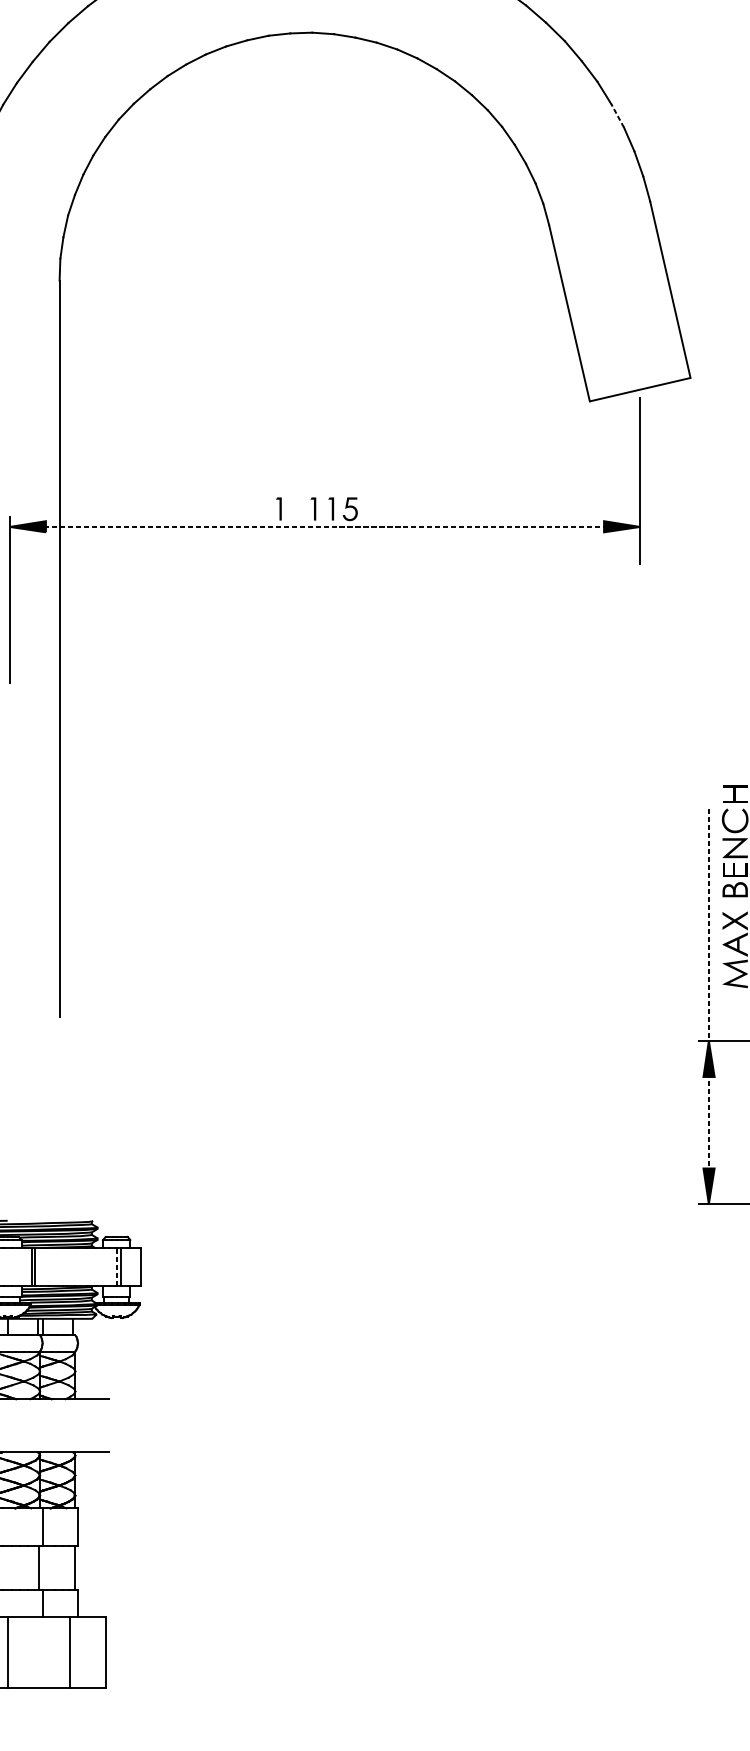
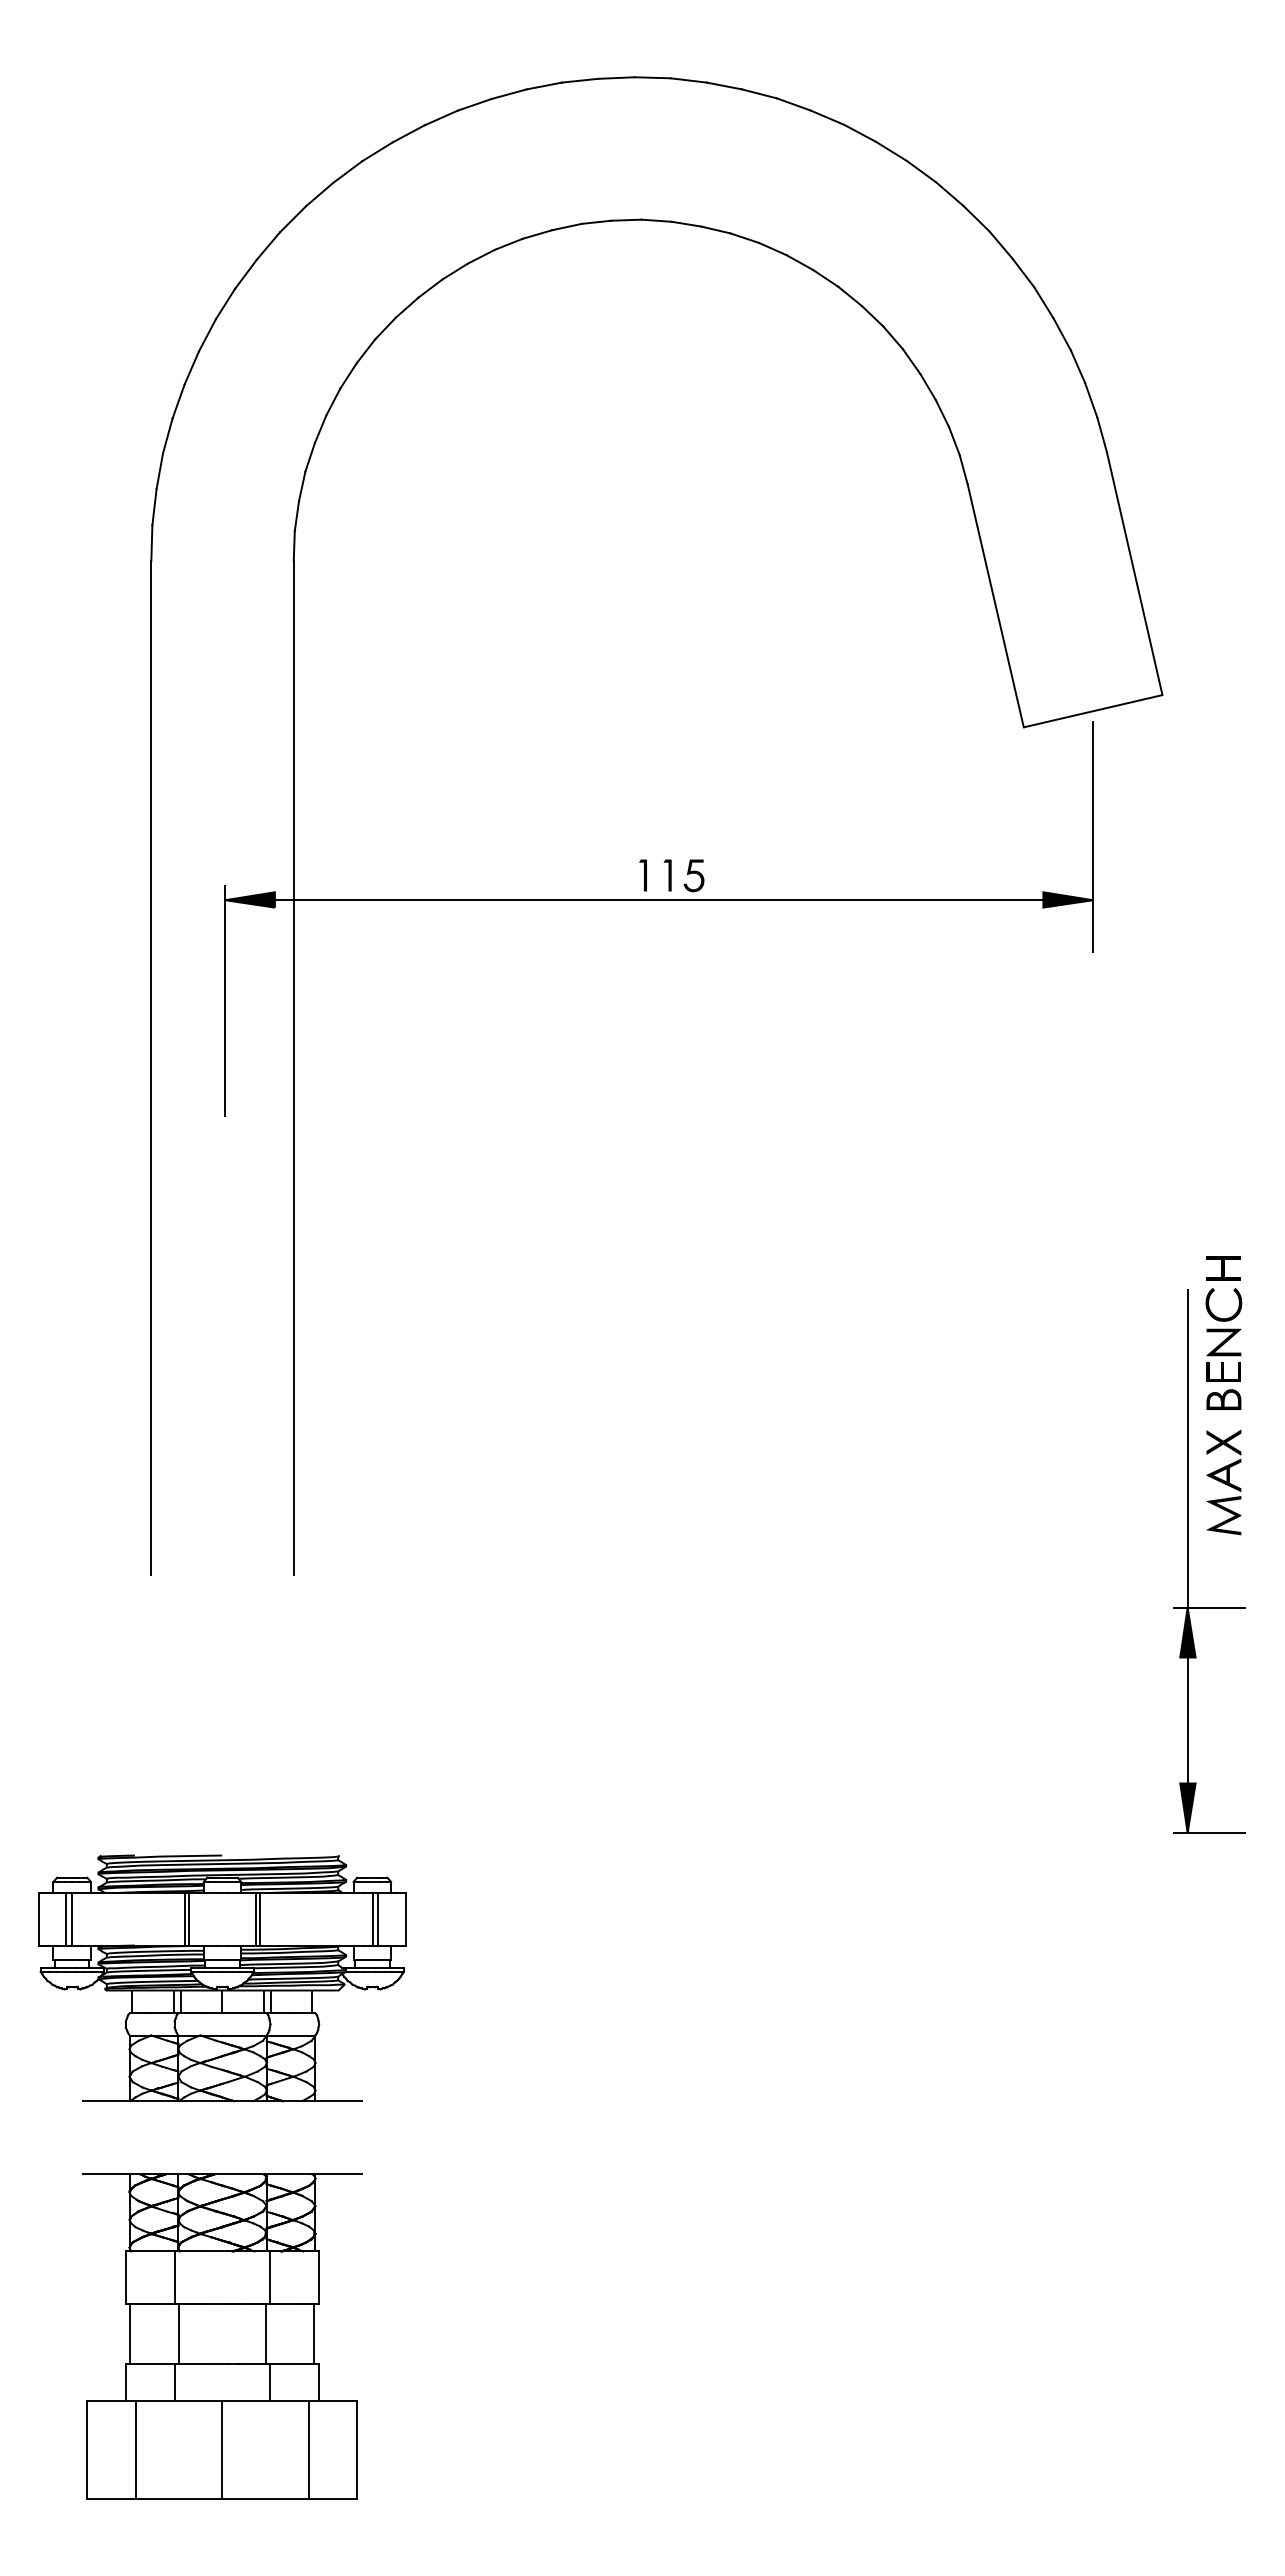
line: (617, 115) -> (1061, 333), dashed -> solid
part: (278, 509) -> (595, 875), removed
line: (325, 527) -> (659, 900), dashed -> solid
line: (708, 1006) -> (1187, 1560), dashed -> solid
line: (116, 1266) -> (372, 1918), dashed -> solid

